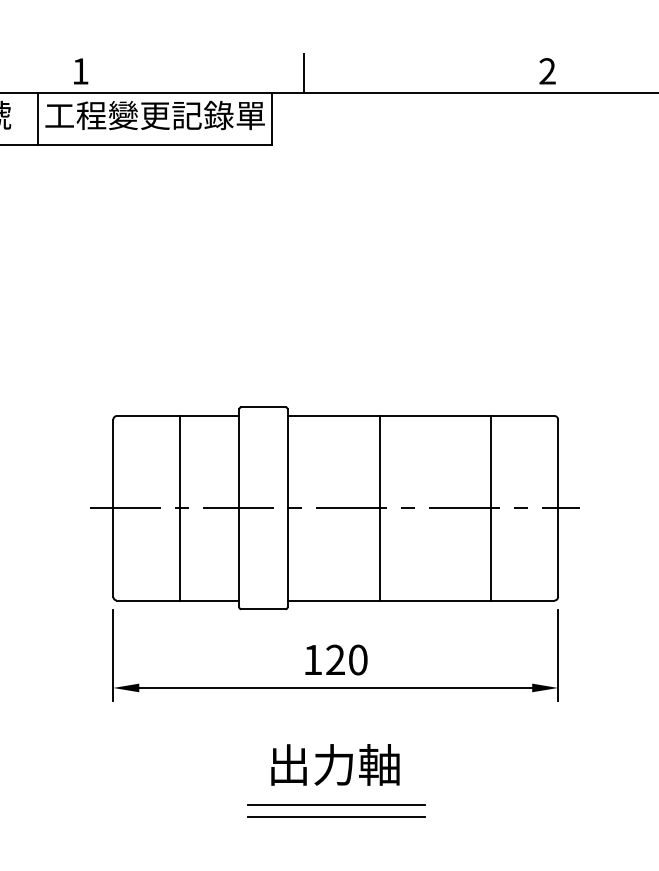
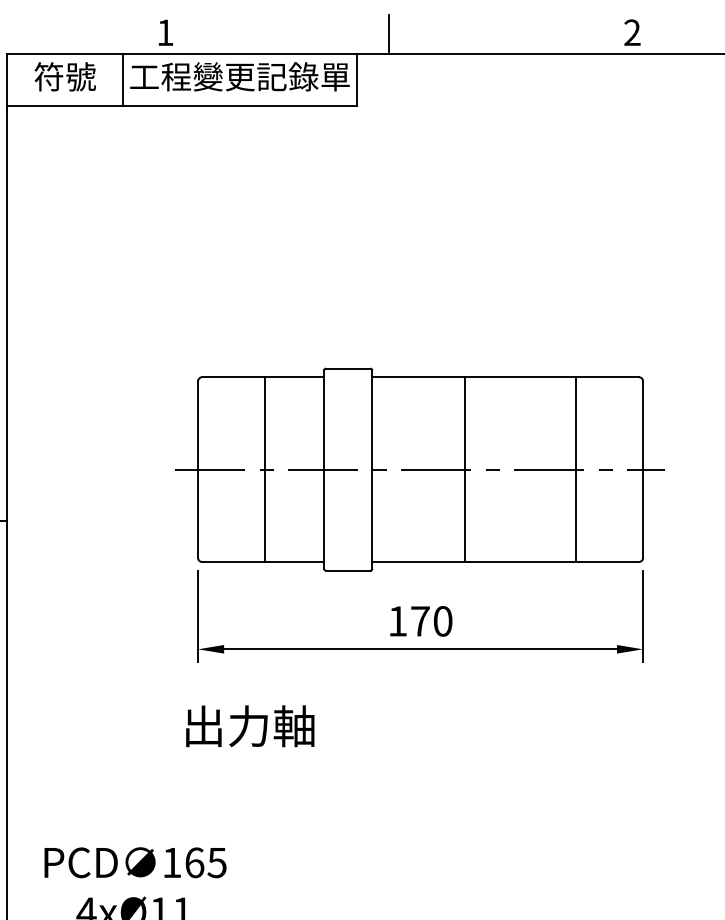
text: (335, 660) -> (420, 621), 120 -> 170
text: (335, 765) -> (250, 726), moved
line: (336, 805) -> (421, 766), removed
line: (336, 816) -> (421, 777), removed

